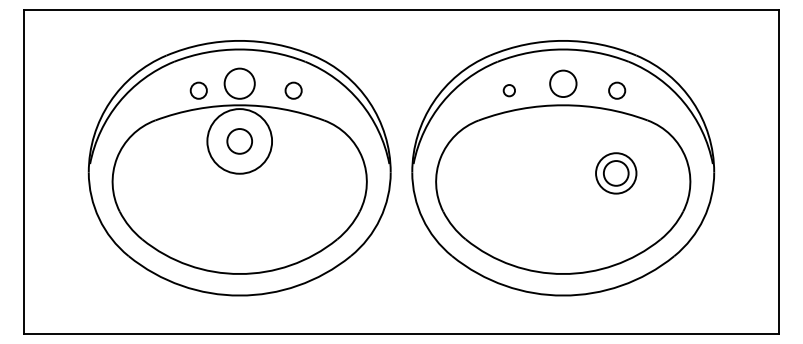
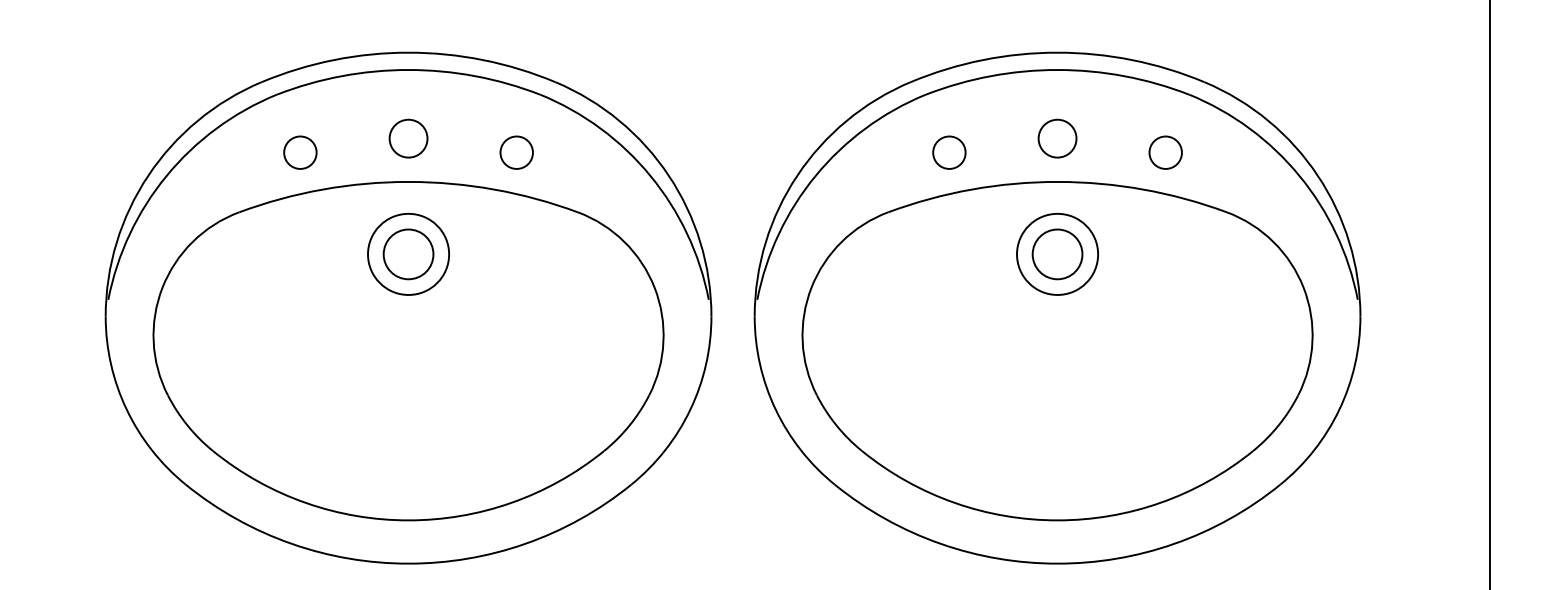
circle: (239, 83) -> (408, 138), size x0.62
circle: (562, 83) -> (1056, 138), size x0.71
circle: (198, 90) -> (299, 152), moved
circle: (509, 90) -> (949, 152), size x1.43
circle: (239, 141) -> (408, 254), size x0.62
part: (616, 173) -> (1058, 254), moved

